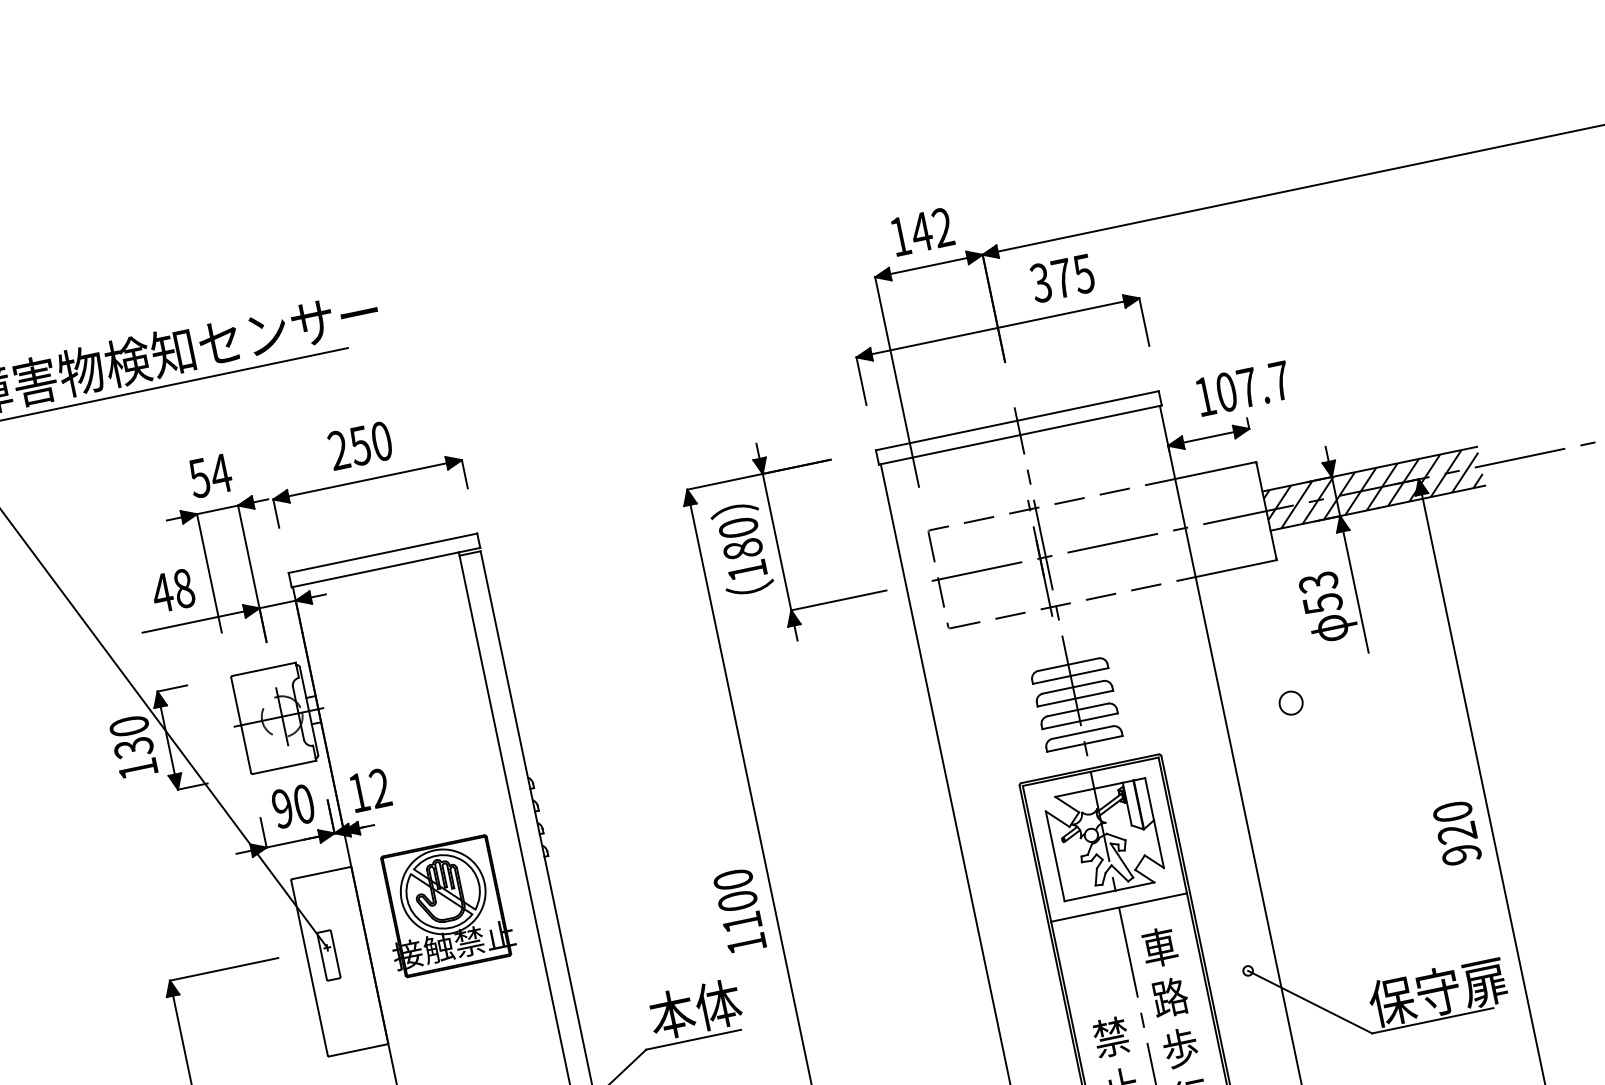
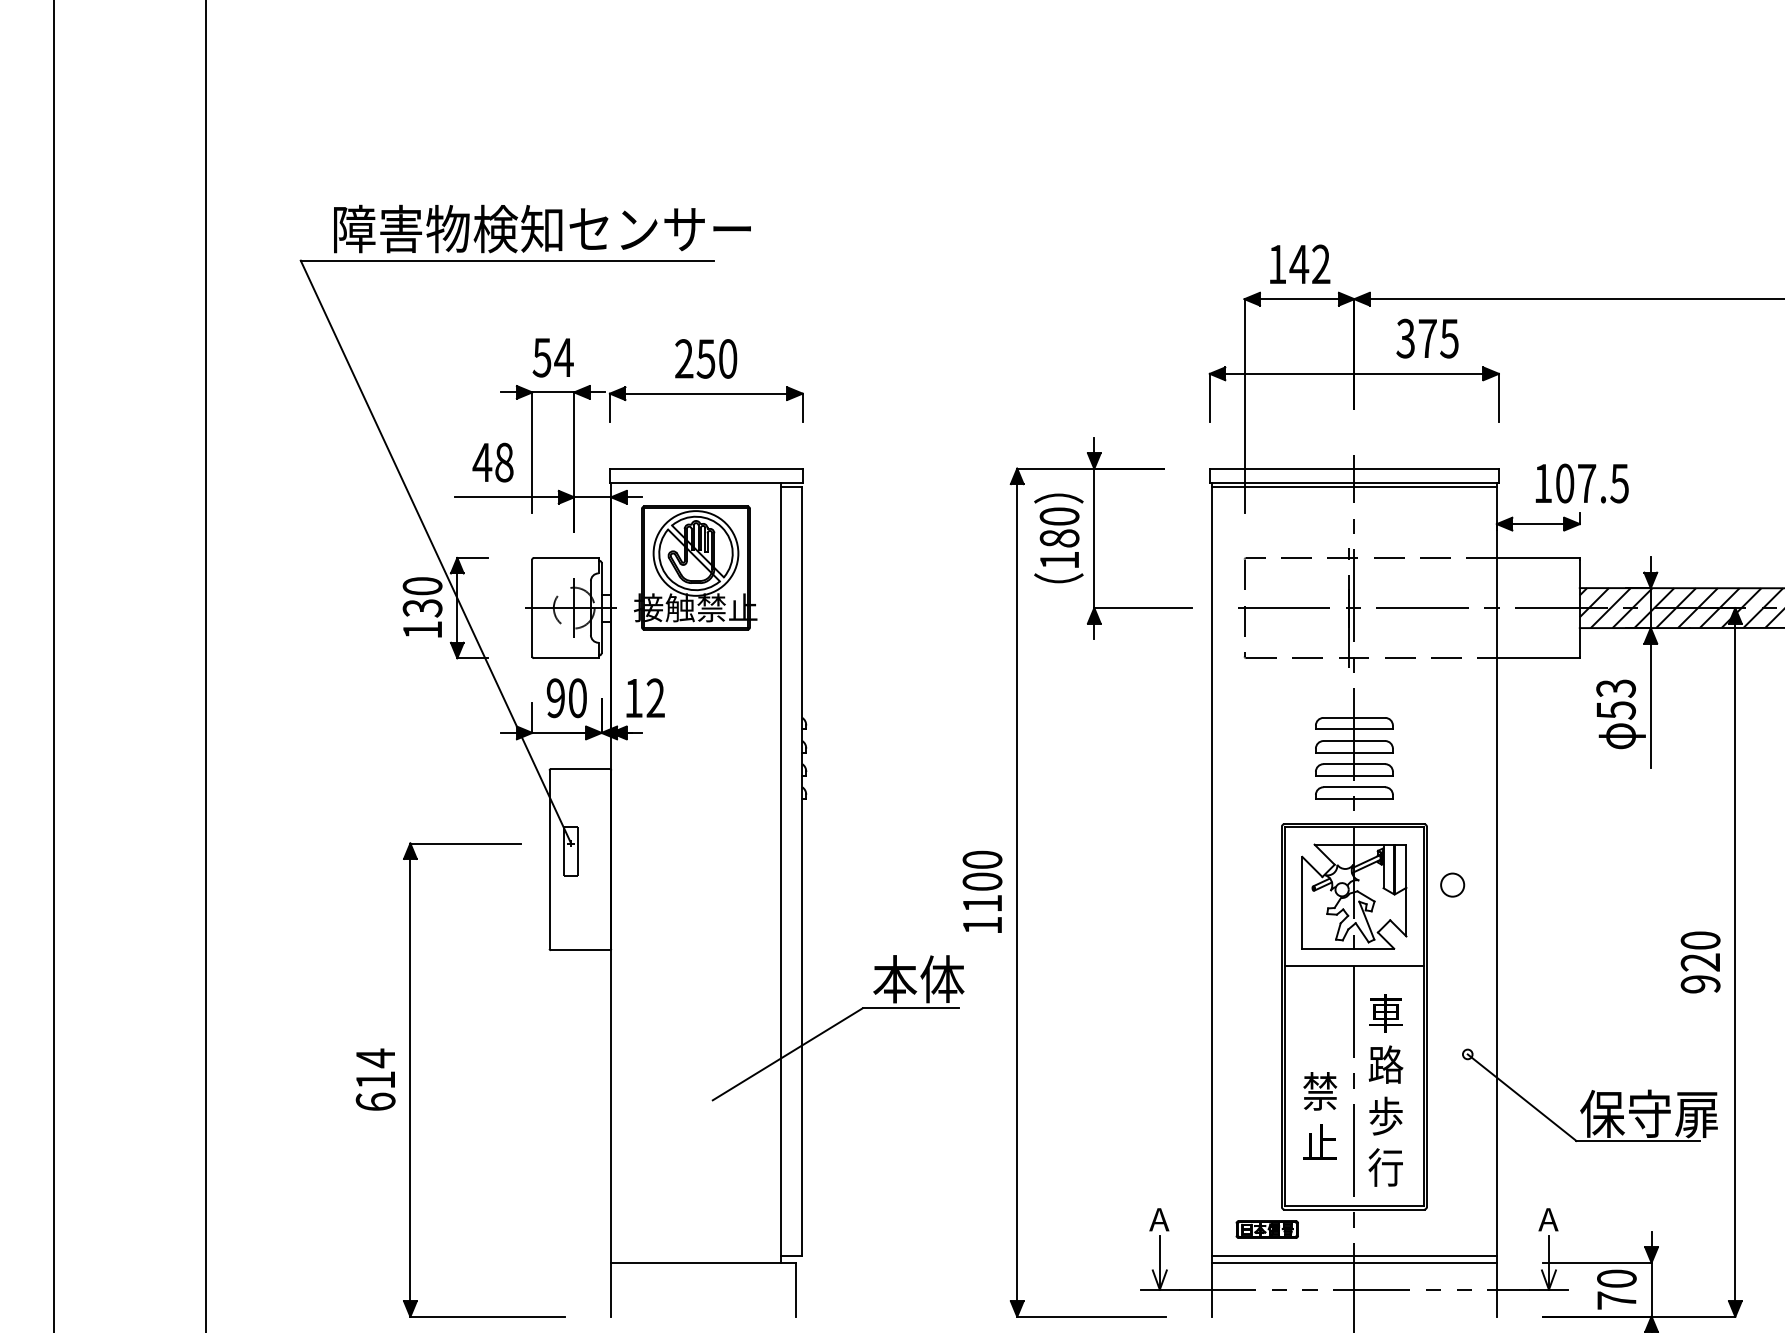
text: (1279, 381) -> (1619, 483), 107.7 -> 107.5
line: (1020, 438) -> (1353, 486), added
circle: (1290, 702) -> (1452, 884), moved
part: (445, 905) -> (695, 567), moved

